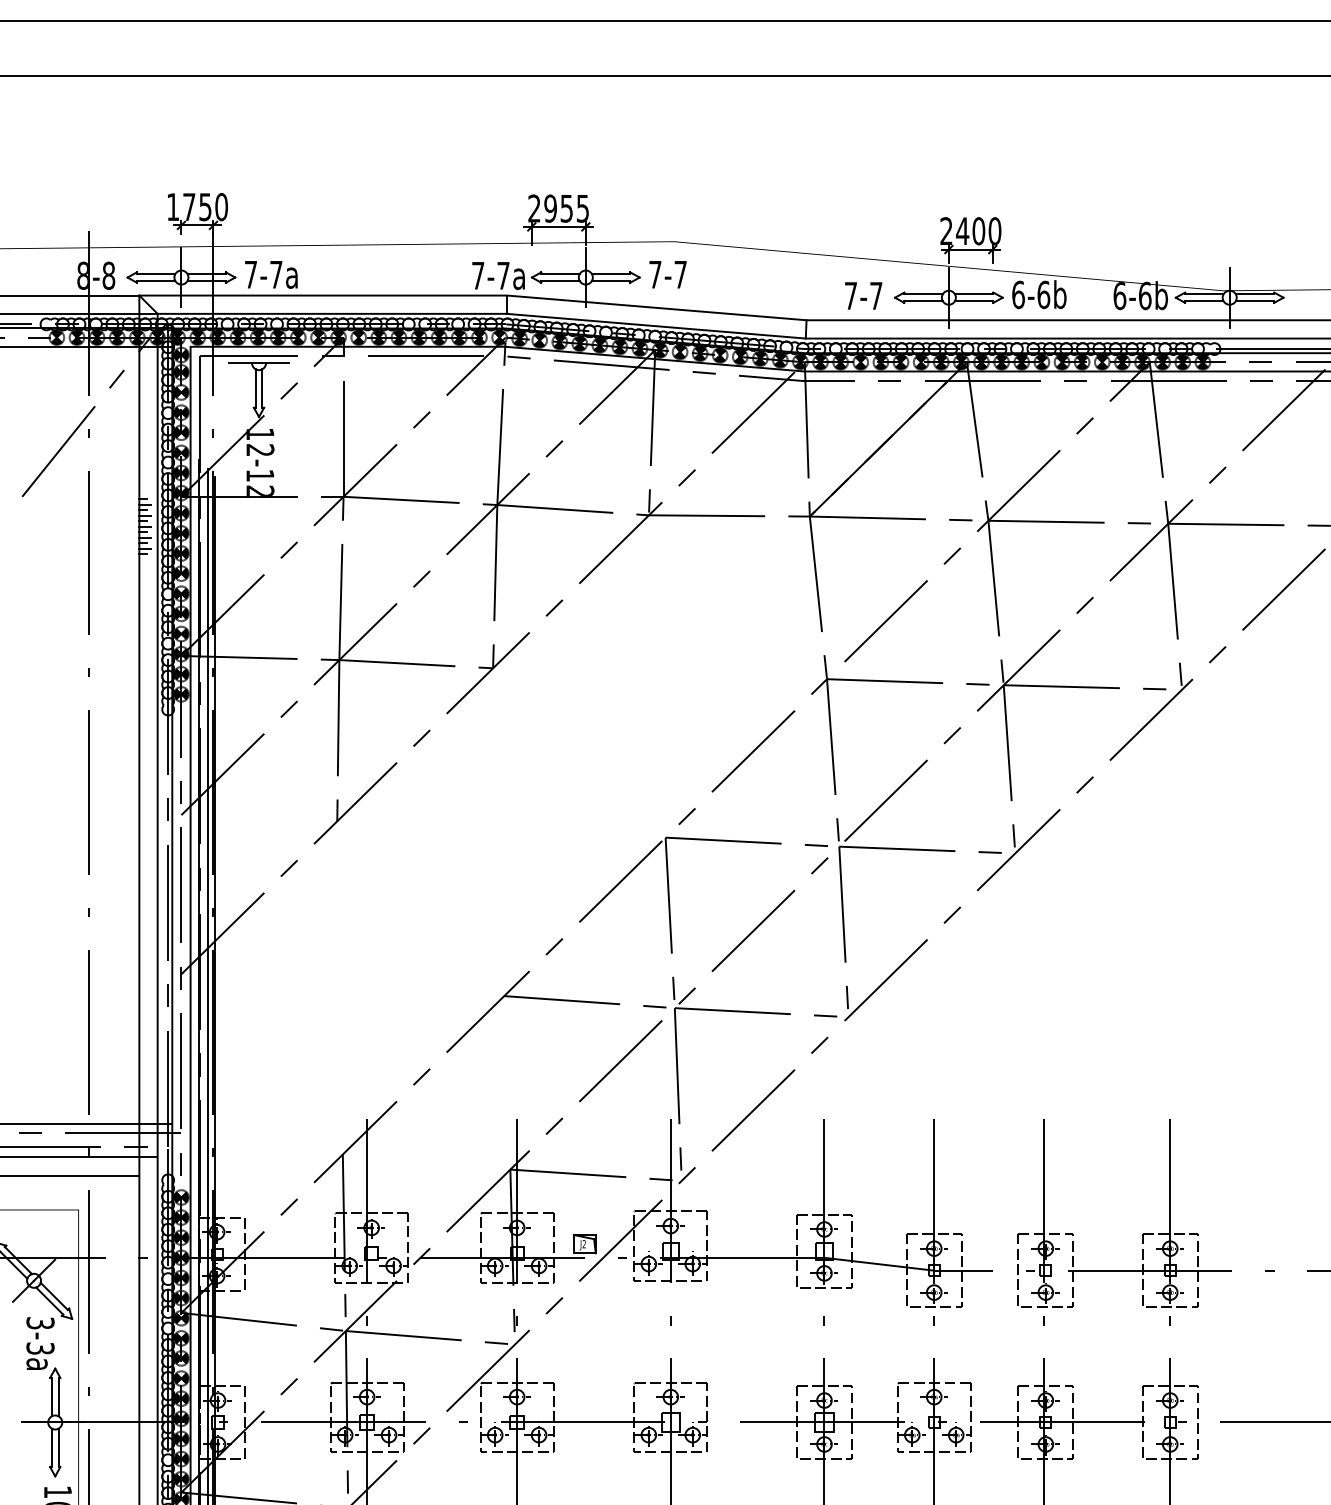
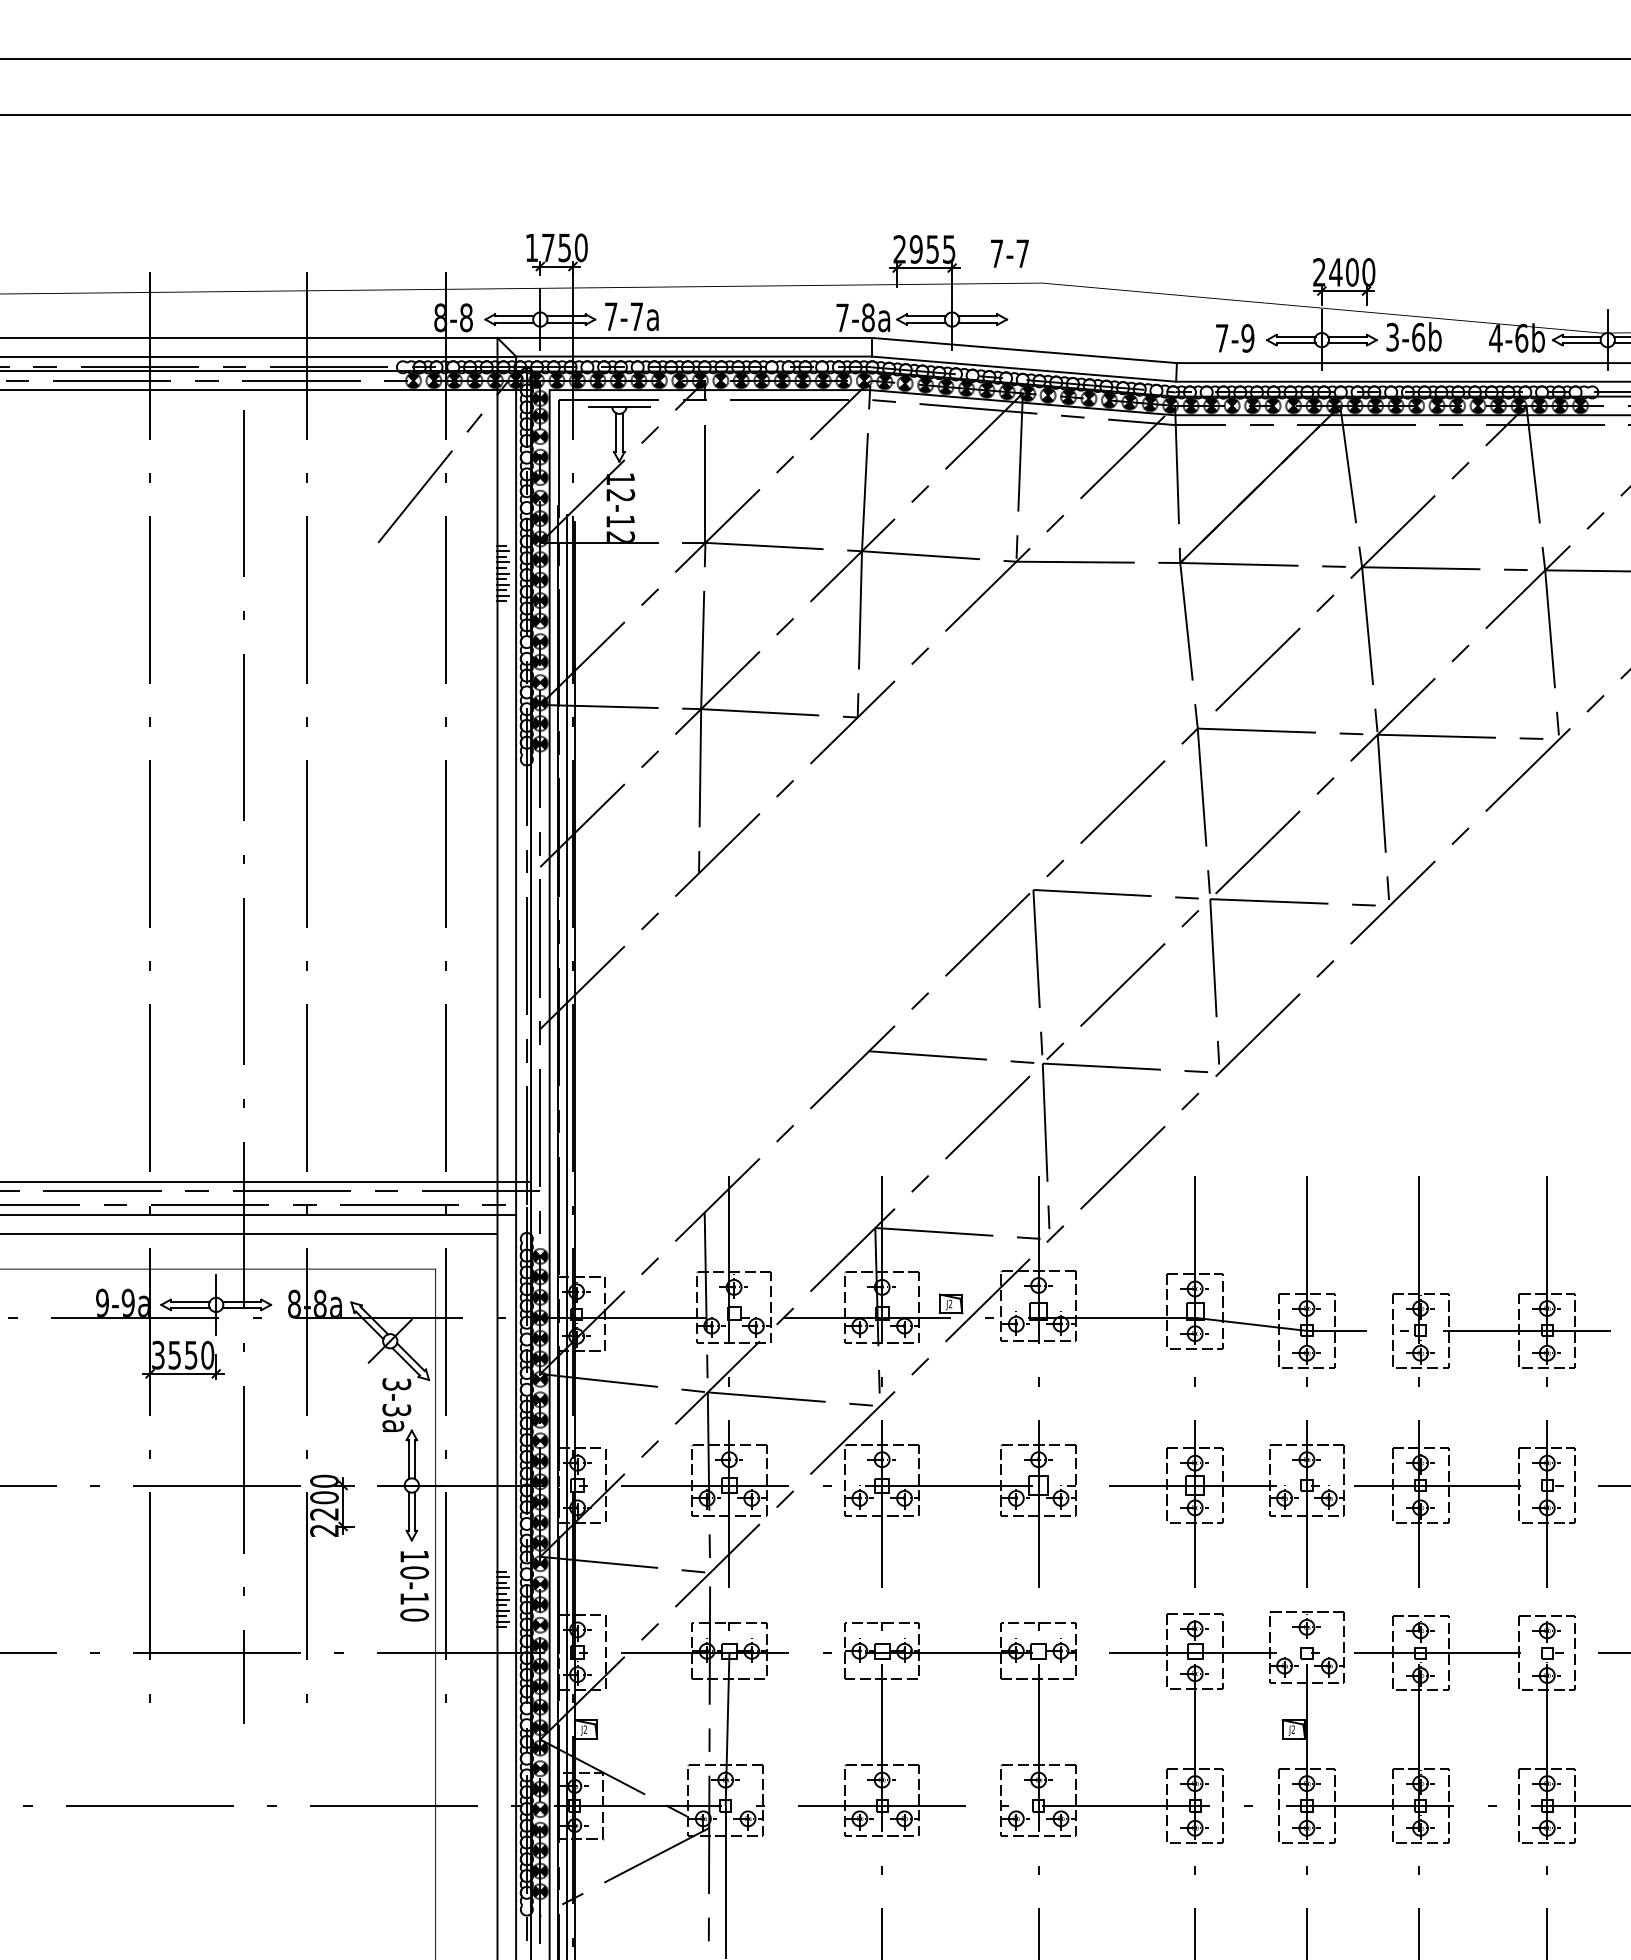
text: (667, 274) -> (1009, 253), moved
text: (503, 275) -> (868, 317), 7-7a -> 7-8a
text: (1018, 294) -> (1392, 336), 6-6b -> 3-6b
text: (875, 296) -> (1247, 338), 7-7 -> 7-9
text: (1119, 296) -> (1495, 338), 6-6b -> 4-6b

